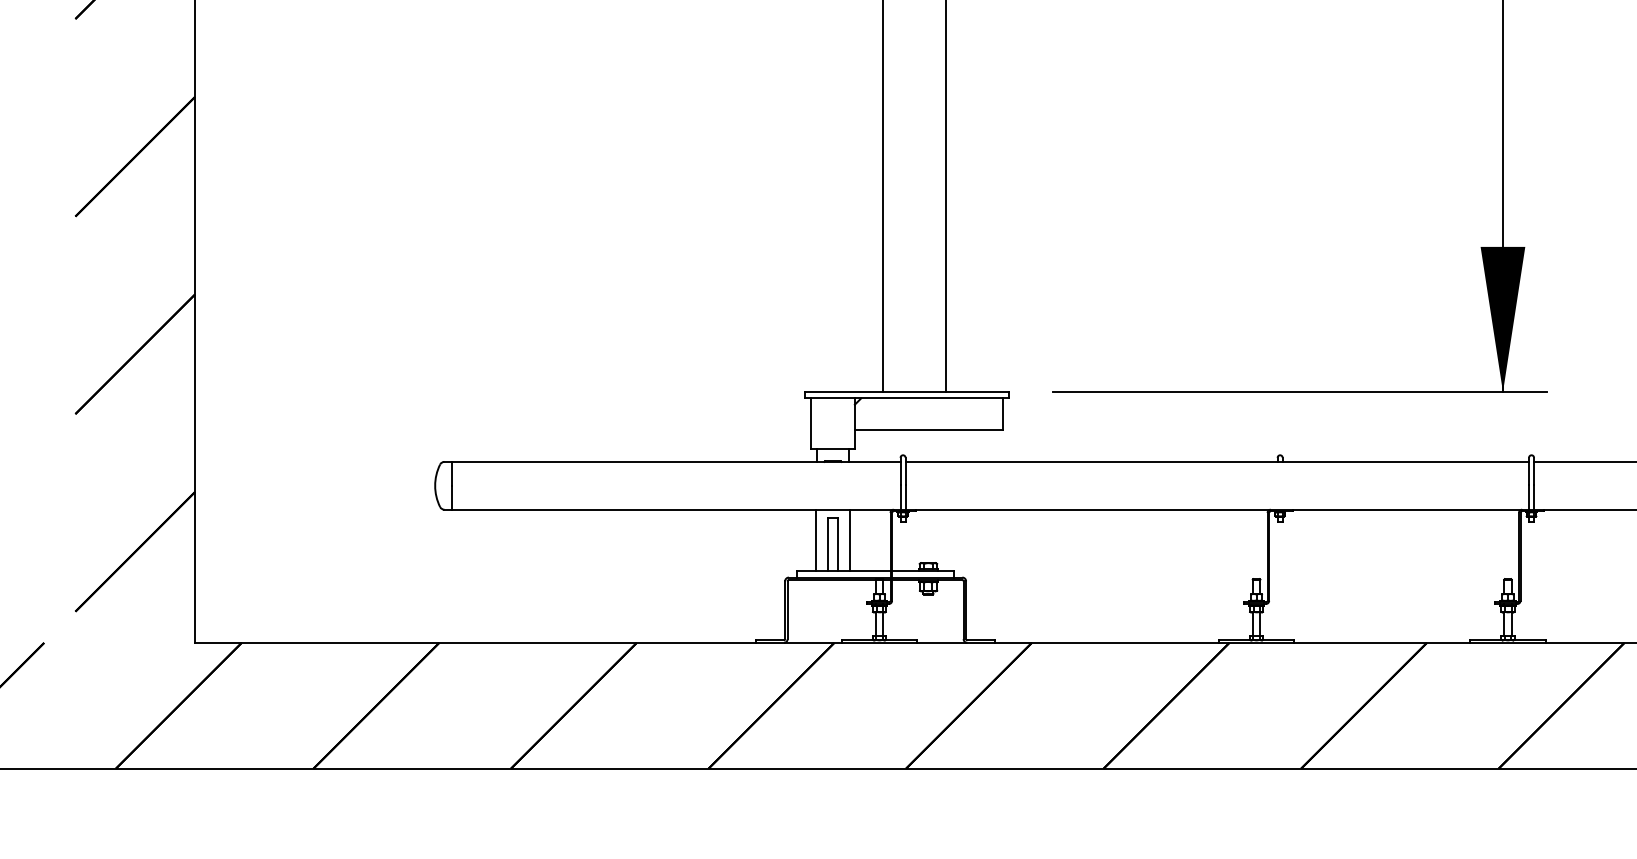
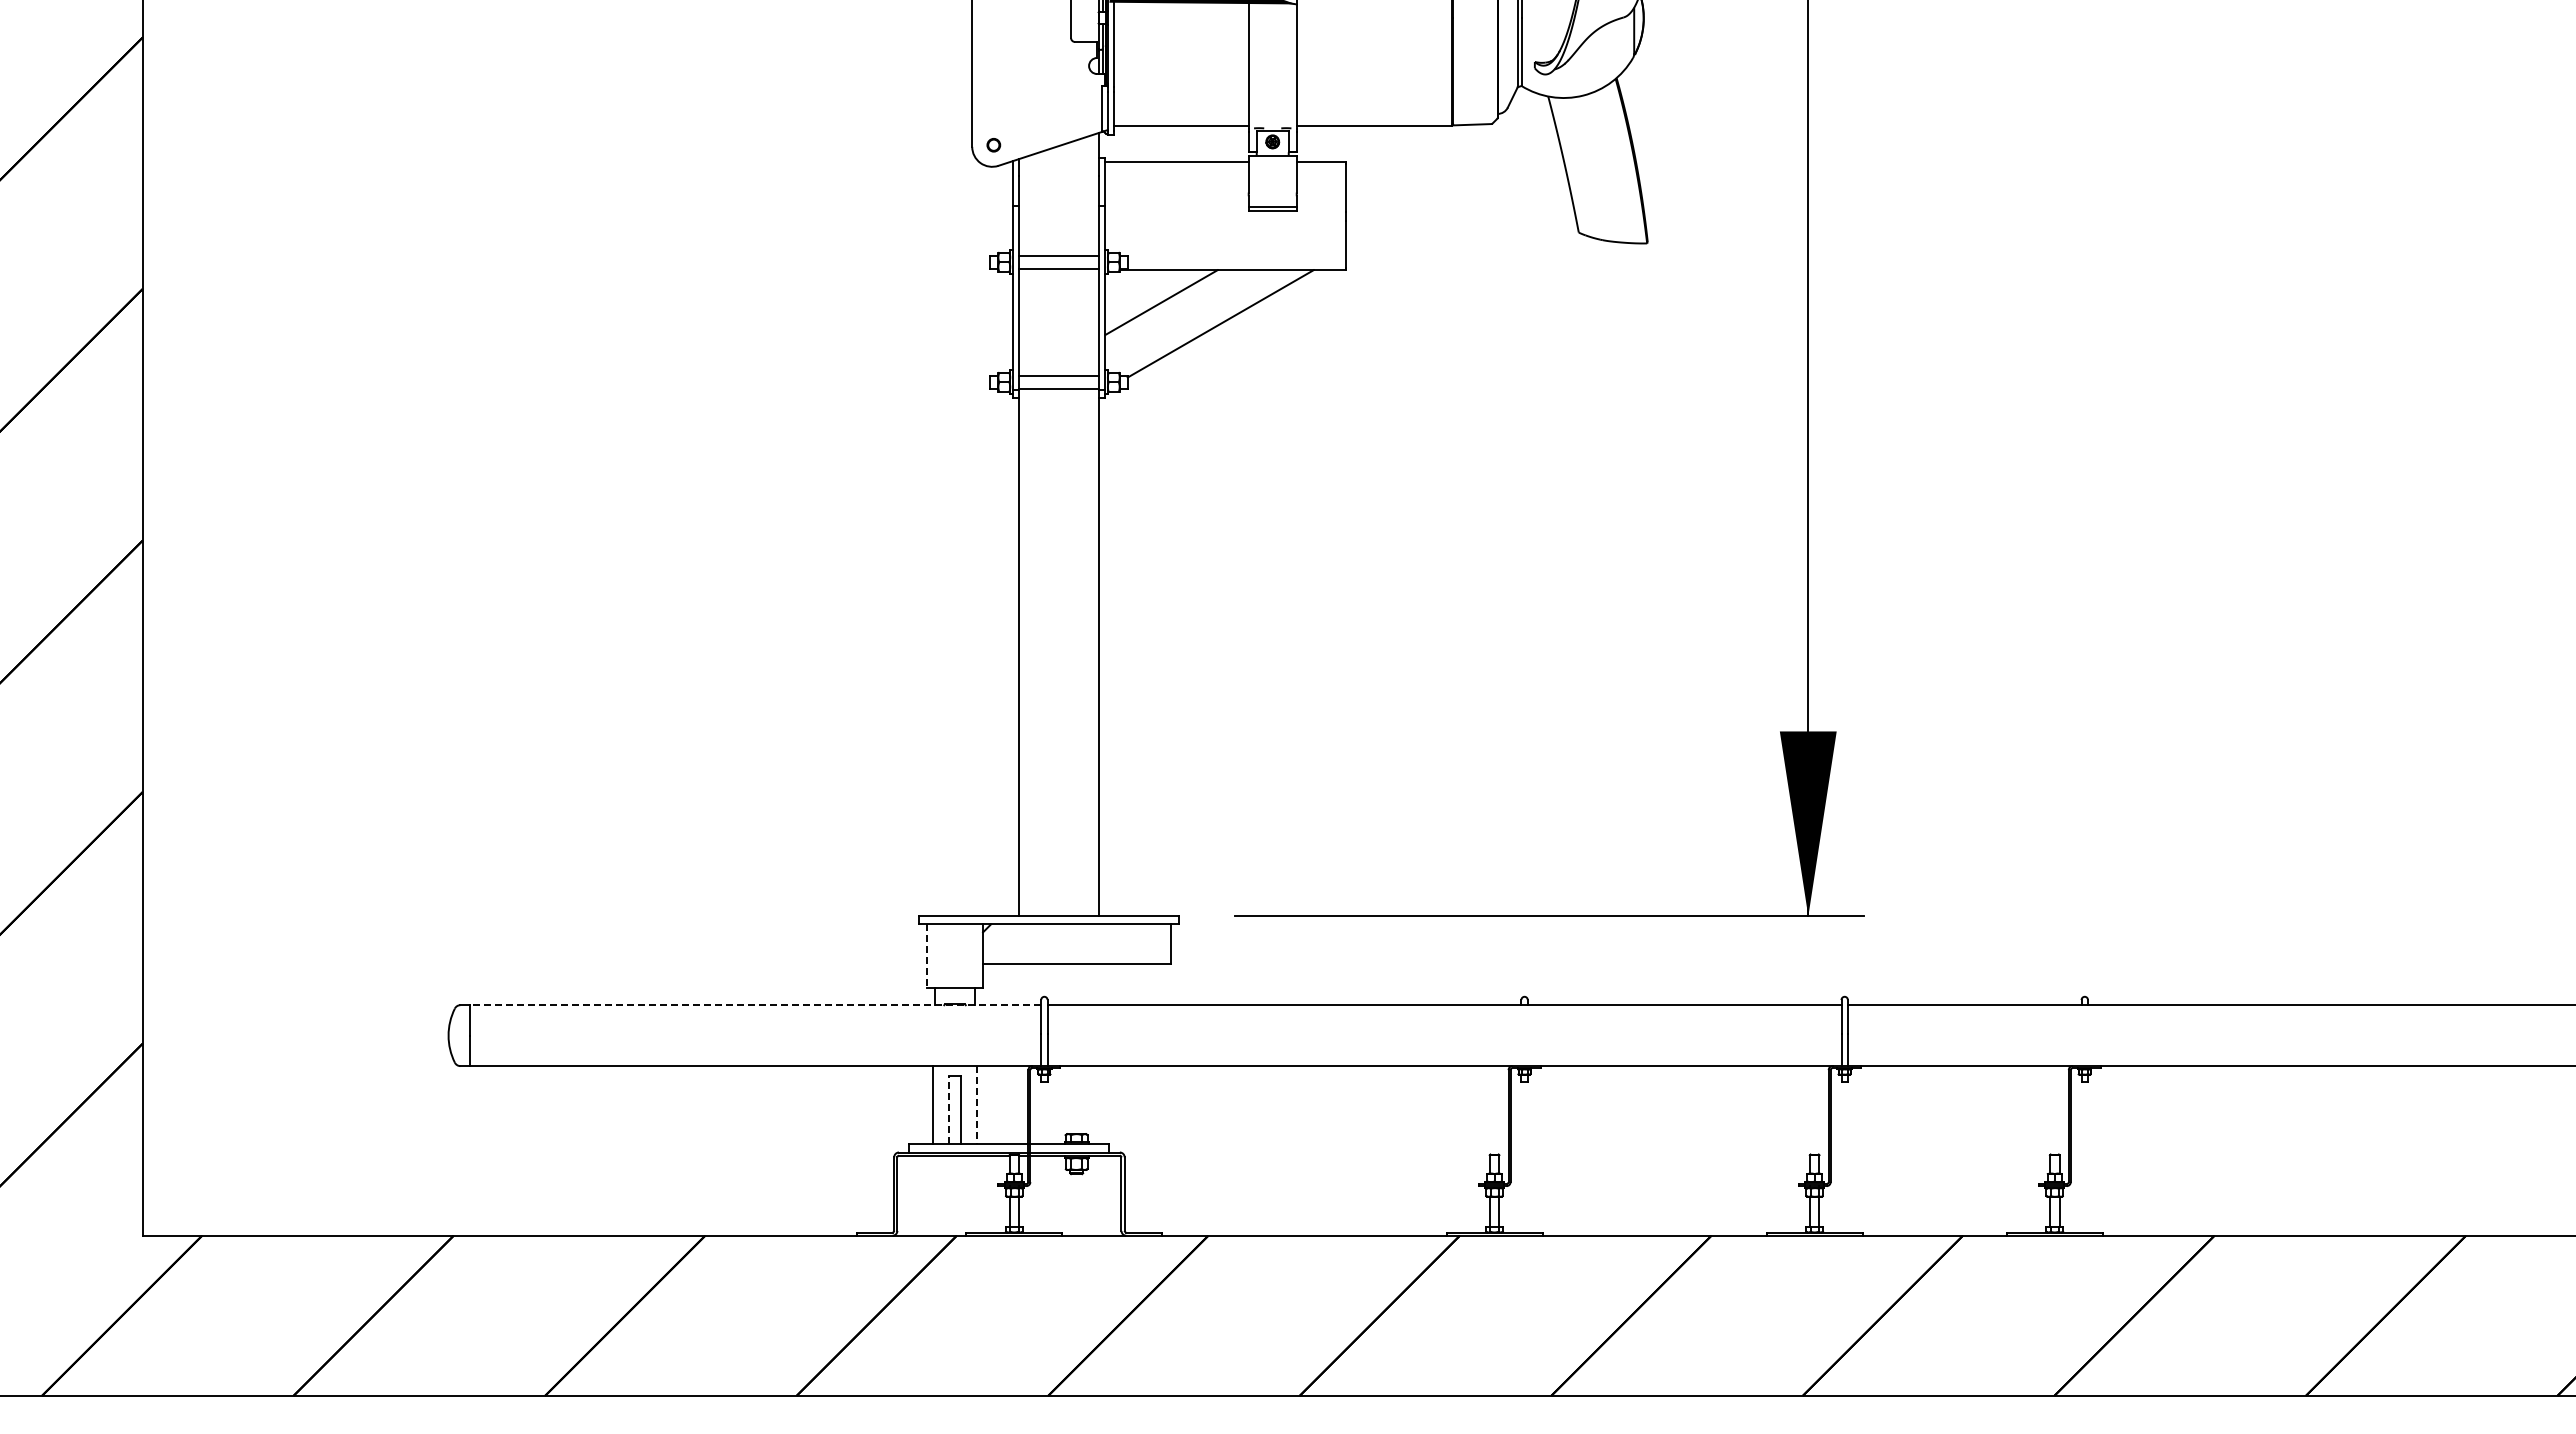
line: (811, 423) -> (927, 956), solid -> dashed
line: (676, 462) -> (755, 1005), solid -> dashed
line: (850, 540) -> (977, 1105), solid -> dashed
line: (828, 543) -> (949, 1109), solid -> dashed

